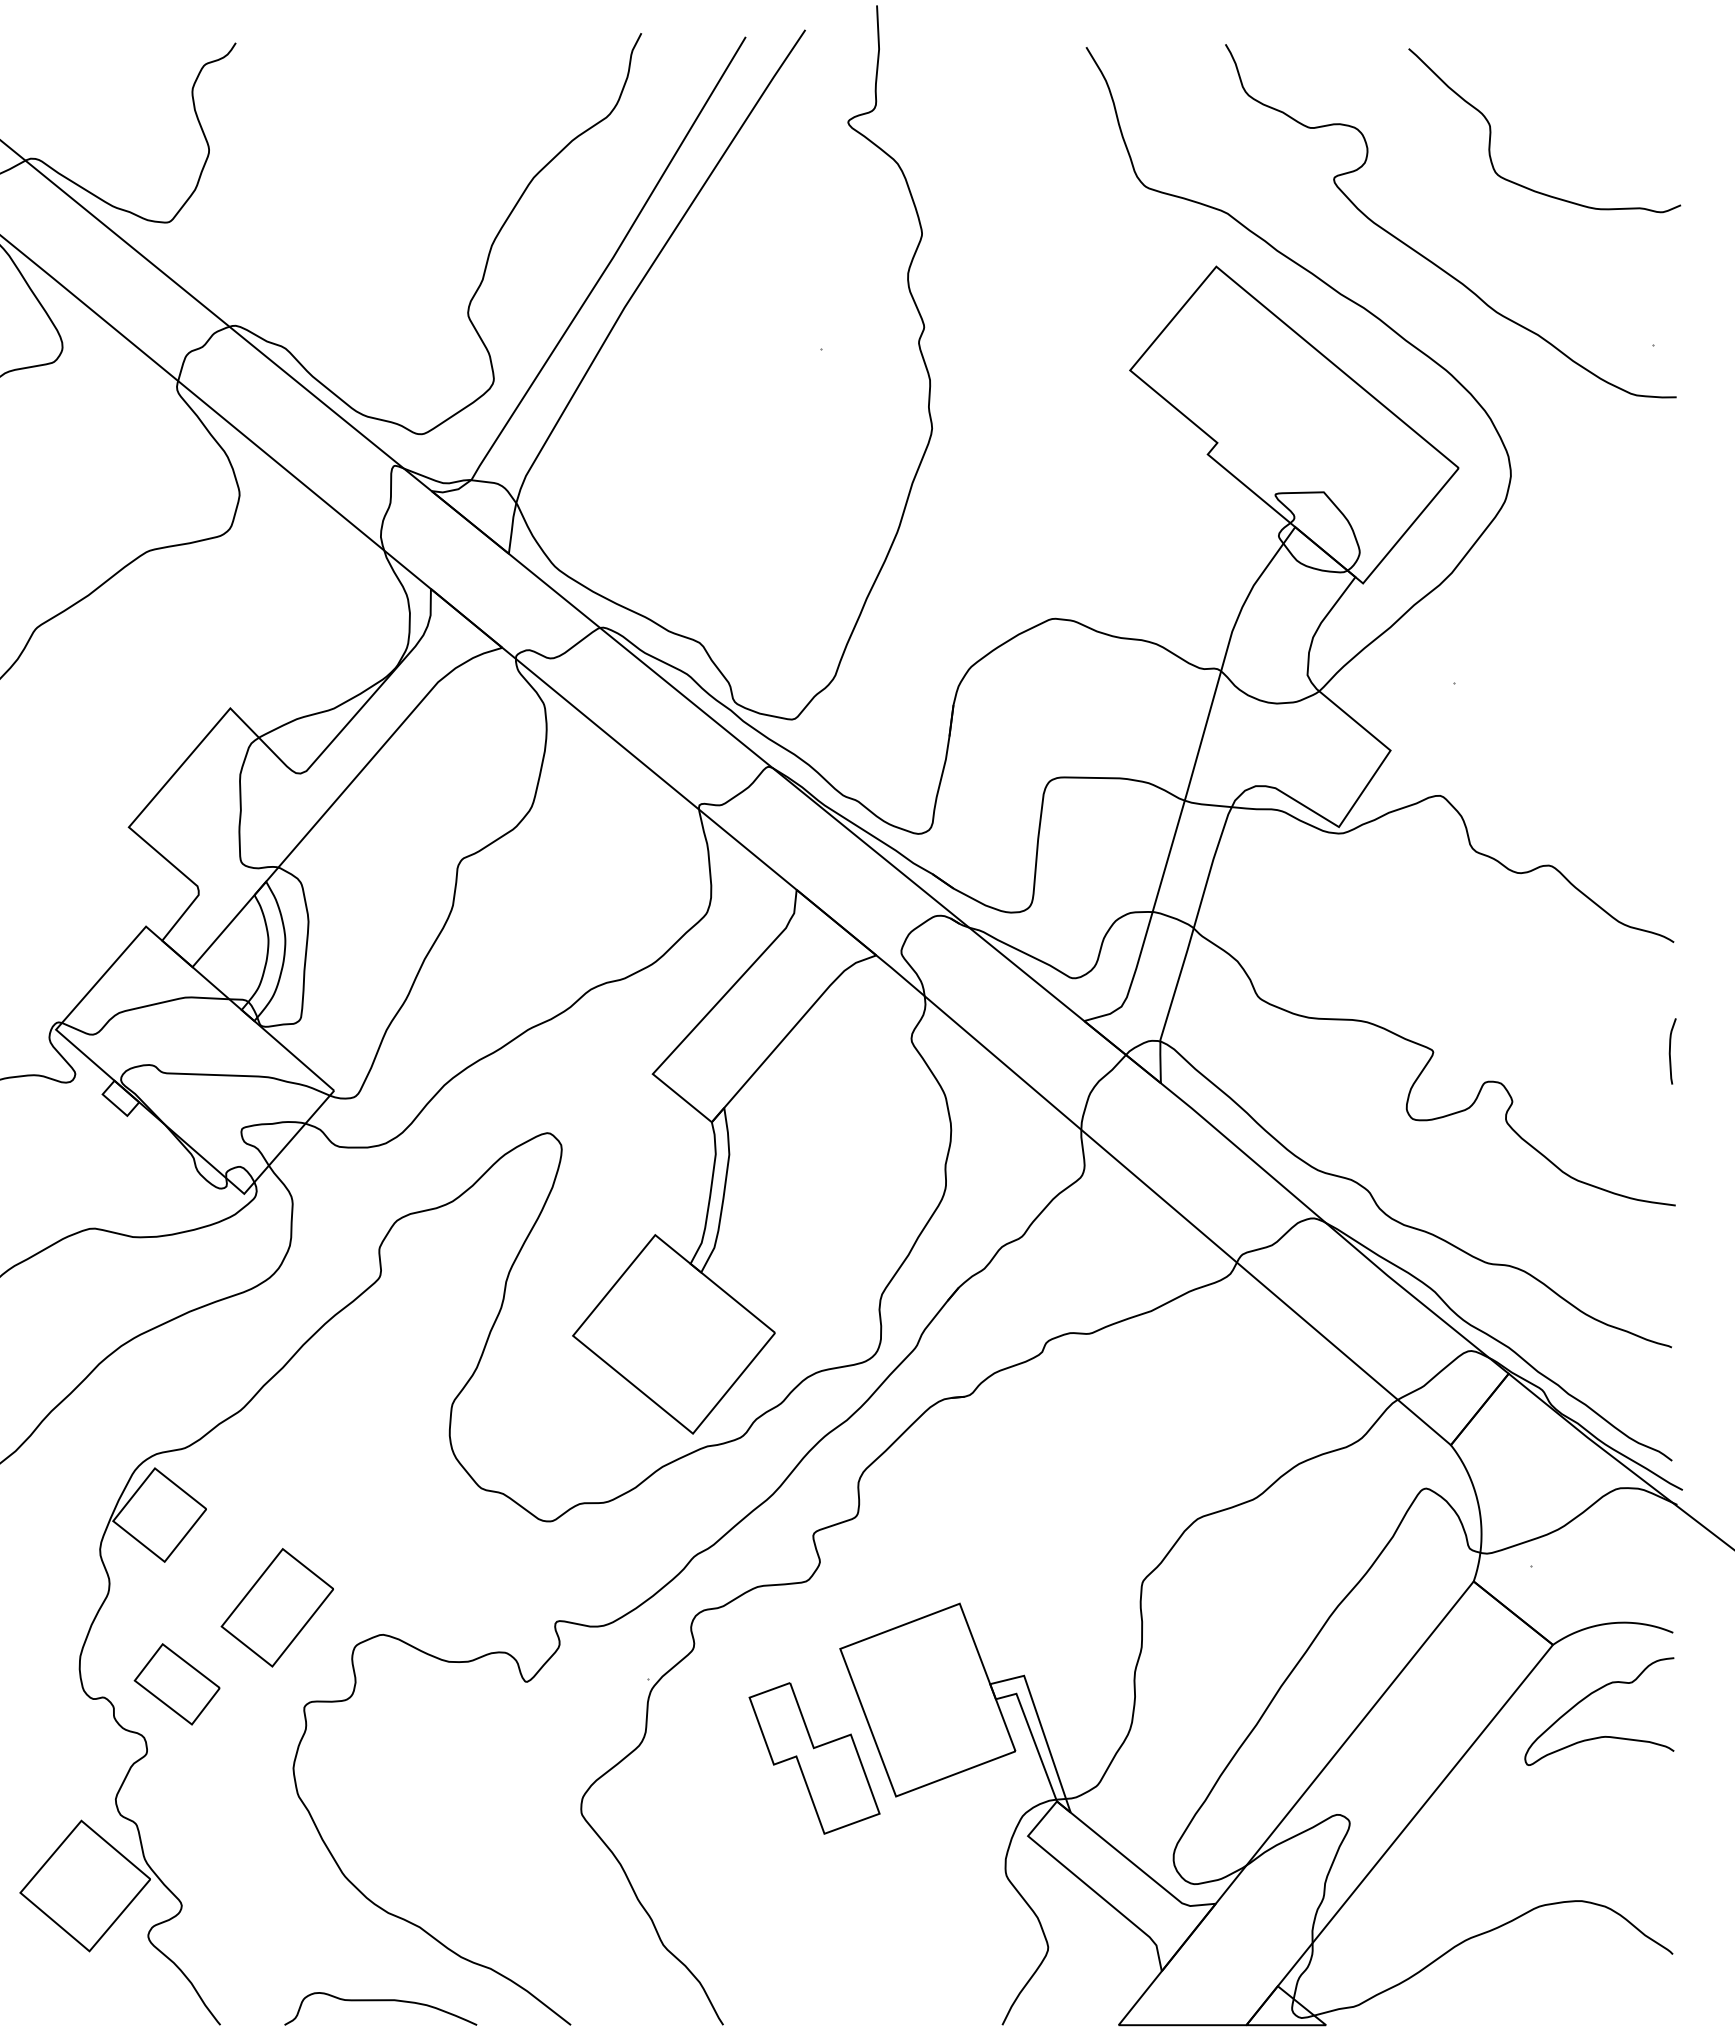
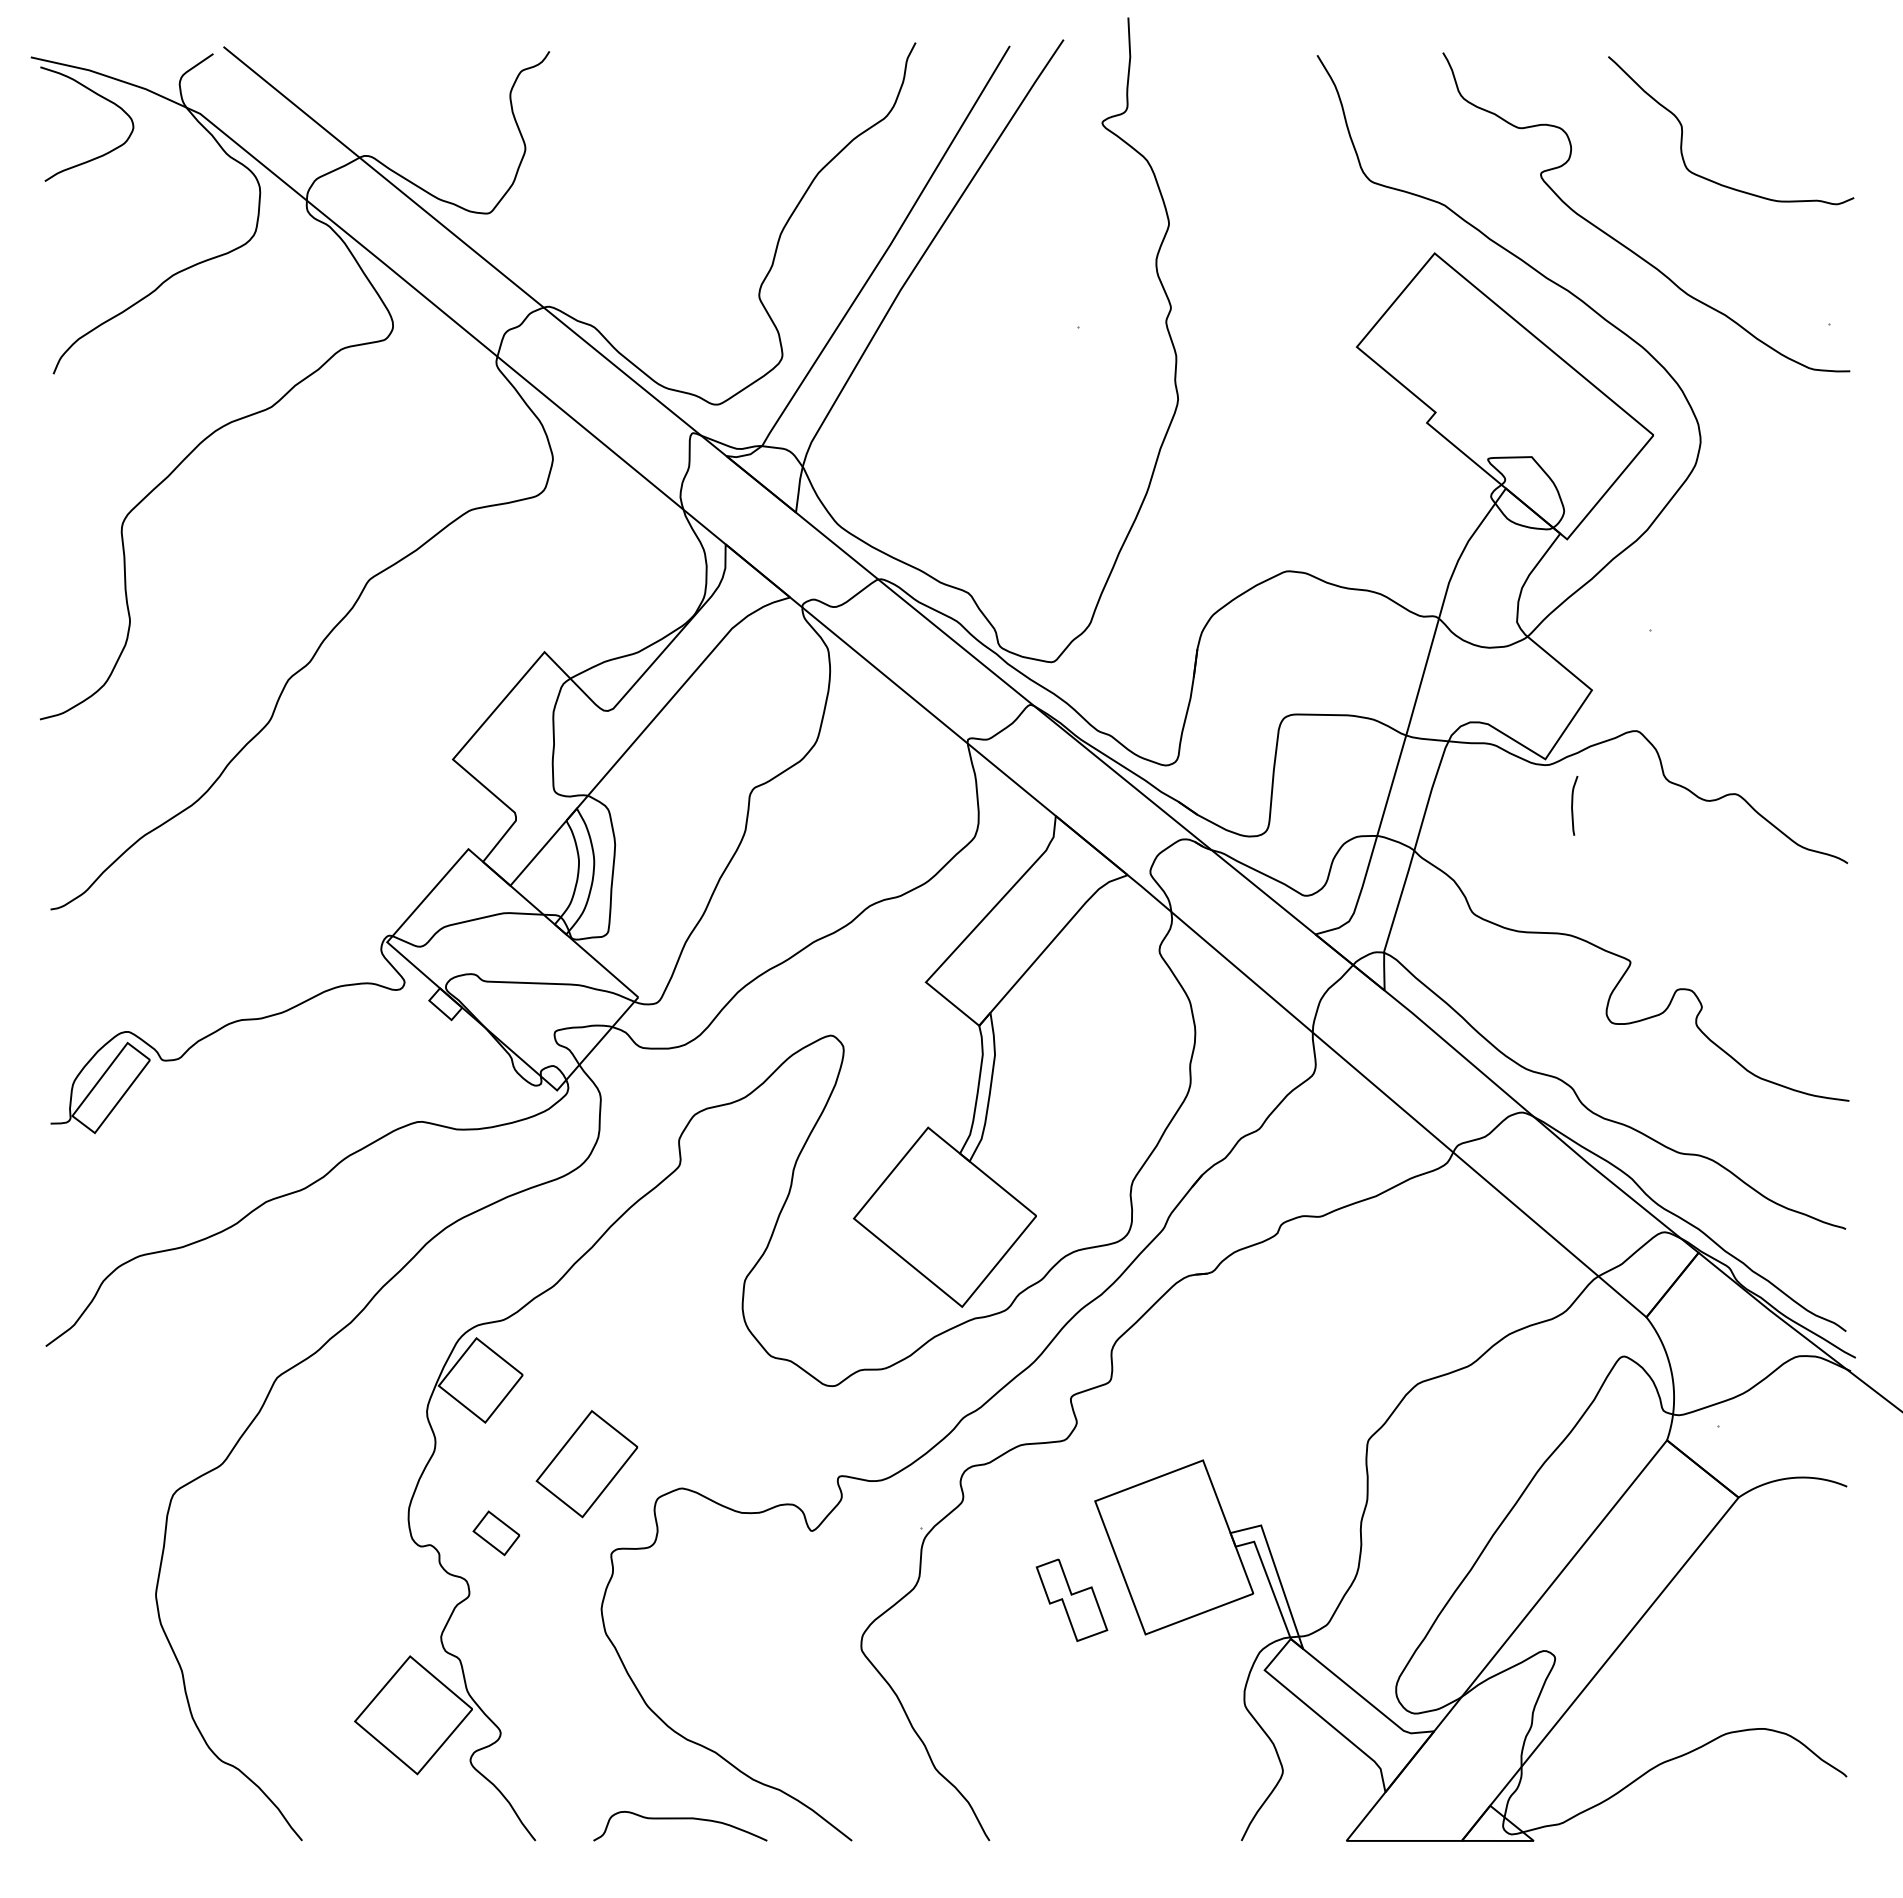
curve: (1671, 1049) -> (1573, 804), moved
part: (177, 1684) -> (496, 1533), size x0.6
curve: (1590, 1695) -> (1772, 1543), removed
part: (814, 1758) -> (1071, 1600), size x0.6

